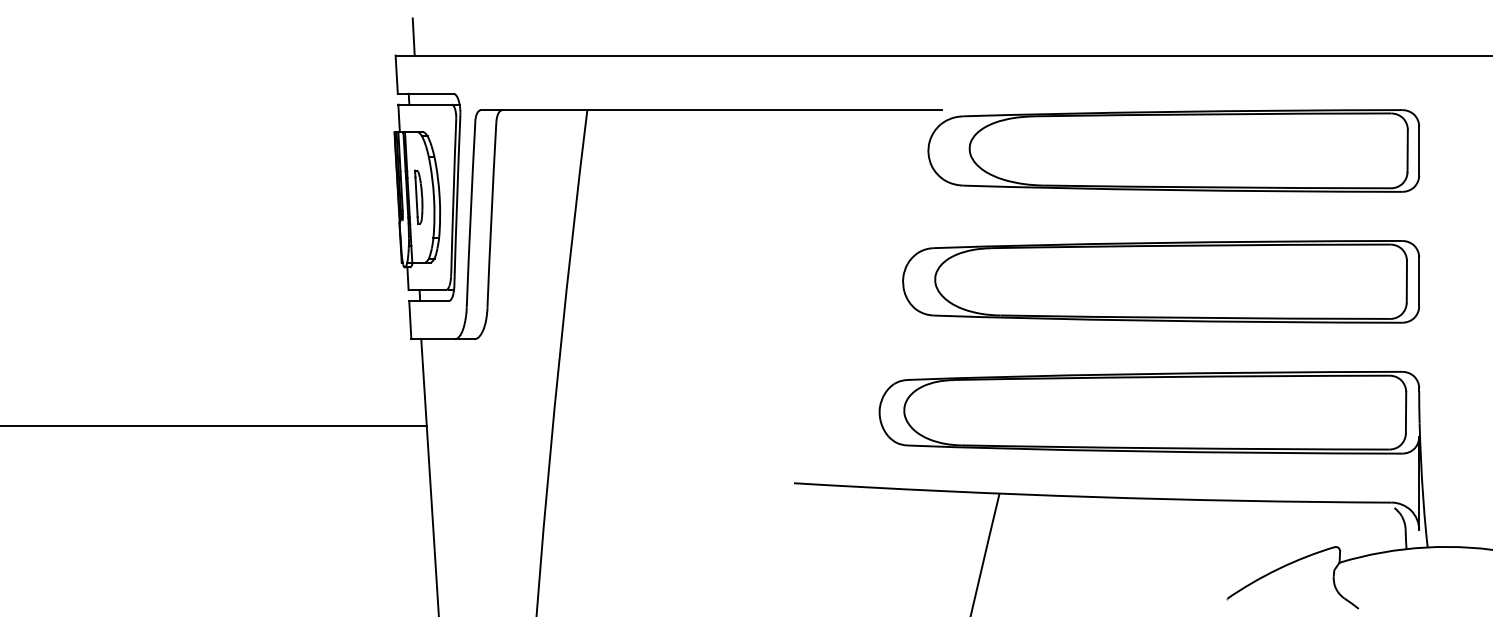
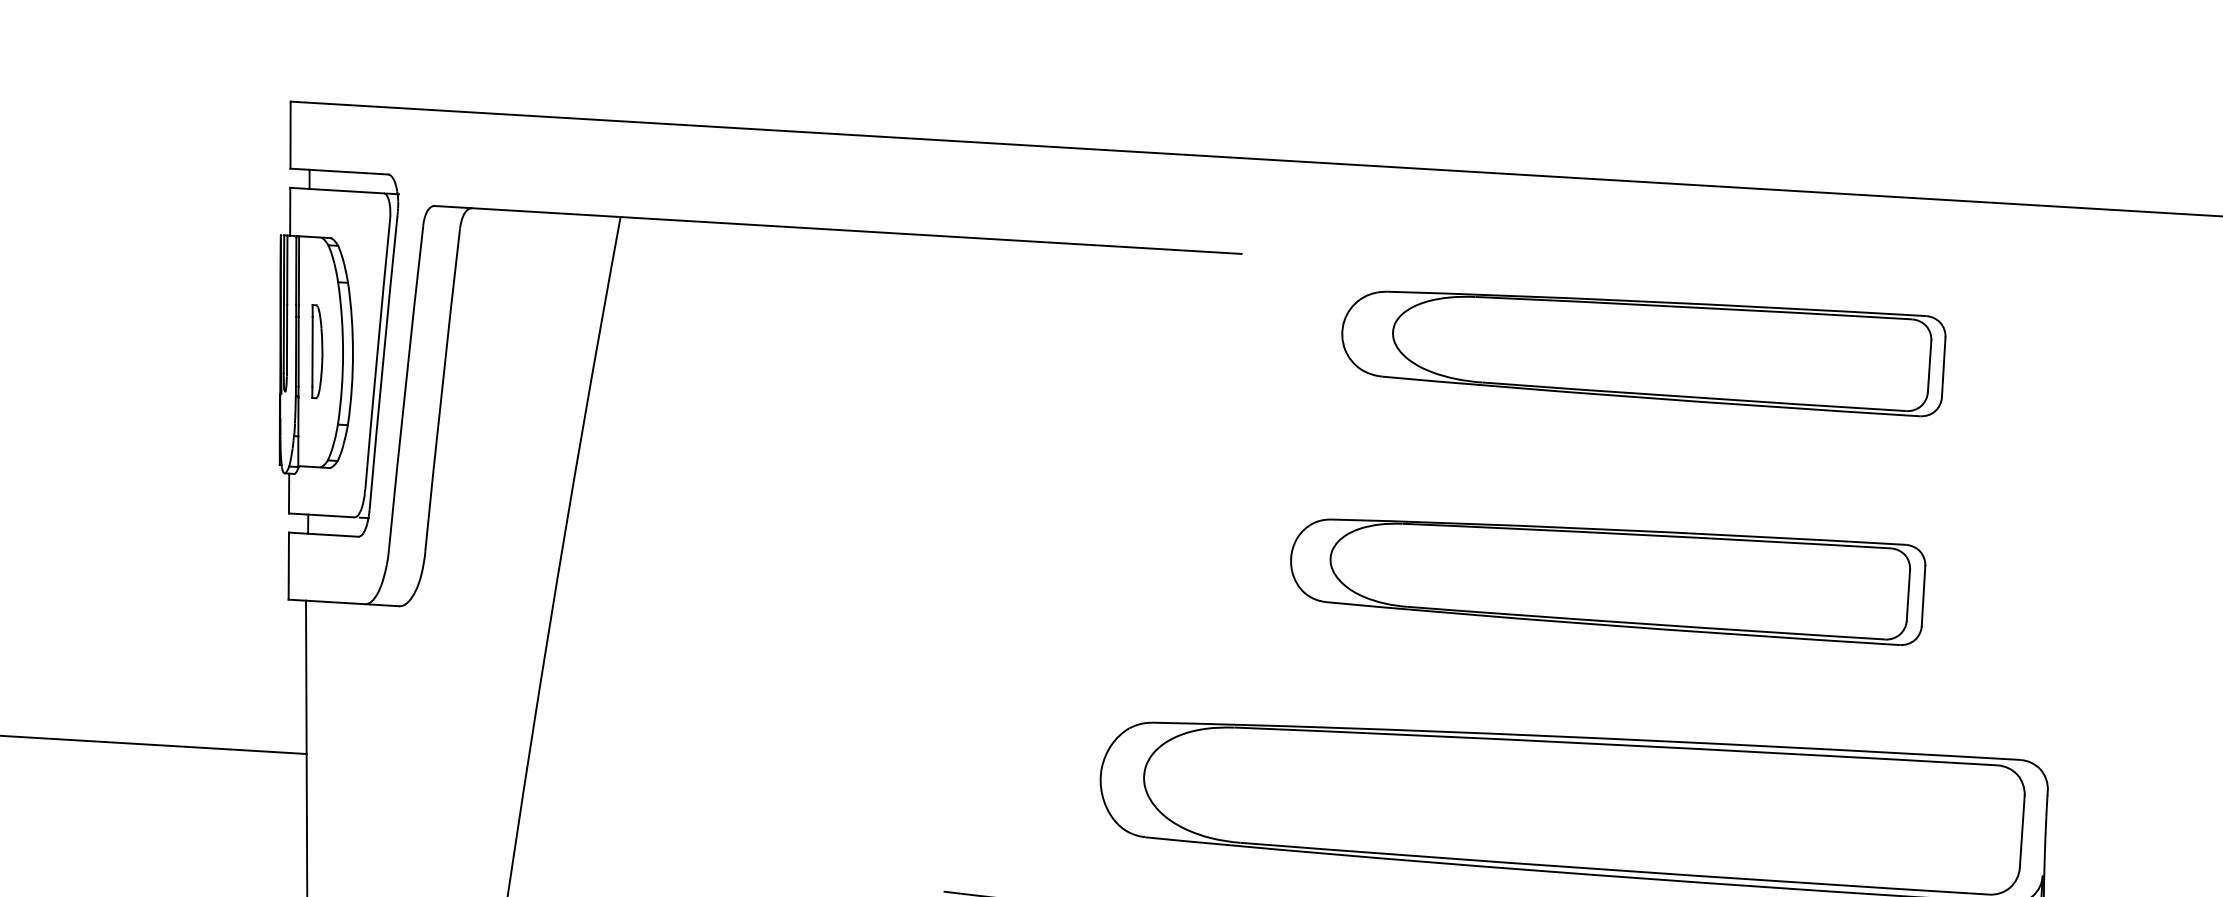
line: (413, 36) -> (323, 70), removed
part: (1173, 150) -> (1642, 348), size x0.7
part: (1161, 281) -> (1607, 576), size x0.7

